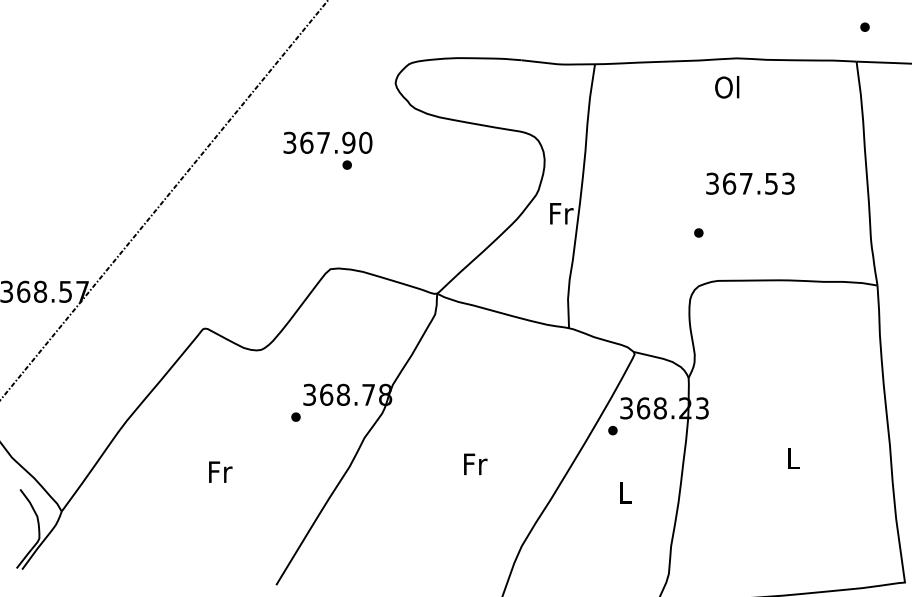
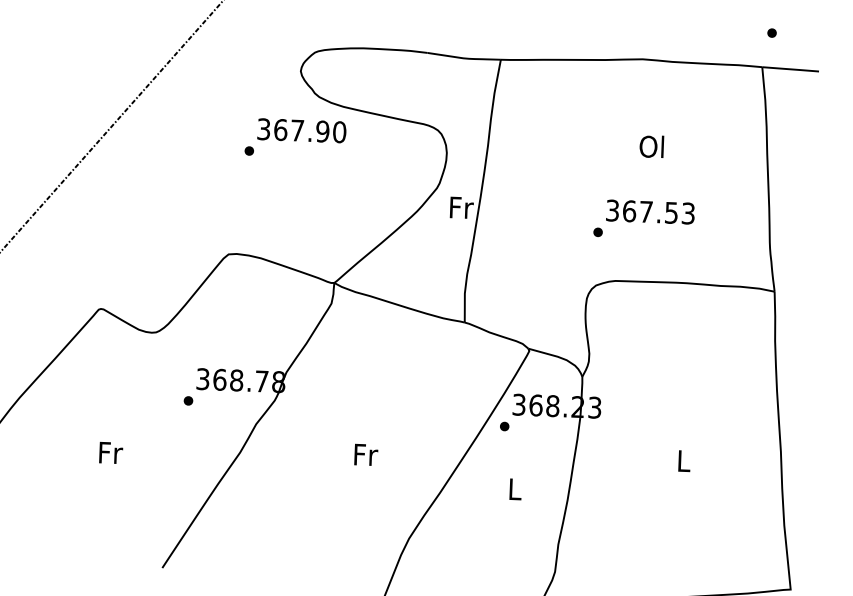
text: (727, 87) -> (652, 146), moved
text: (327, 142) -> (301, 130), moved
text: (750, 183) -> (650, 211), moved

